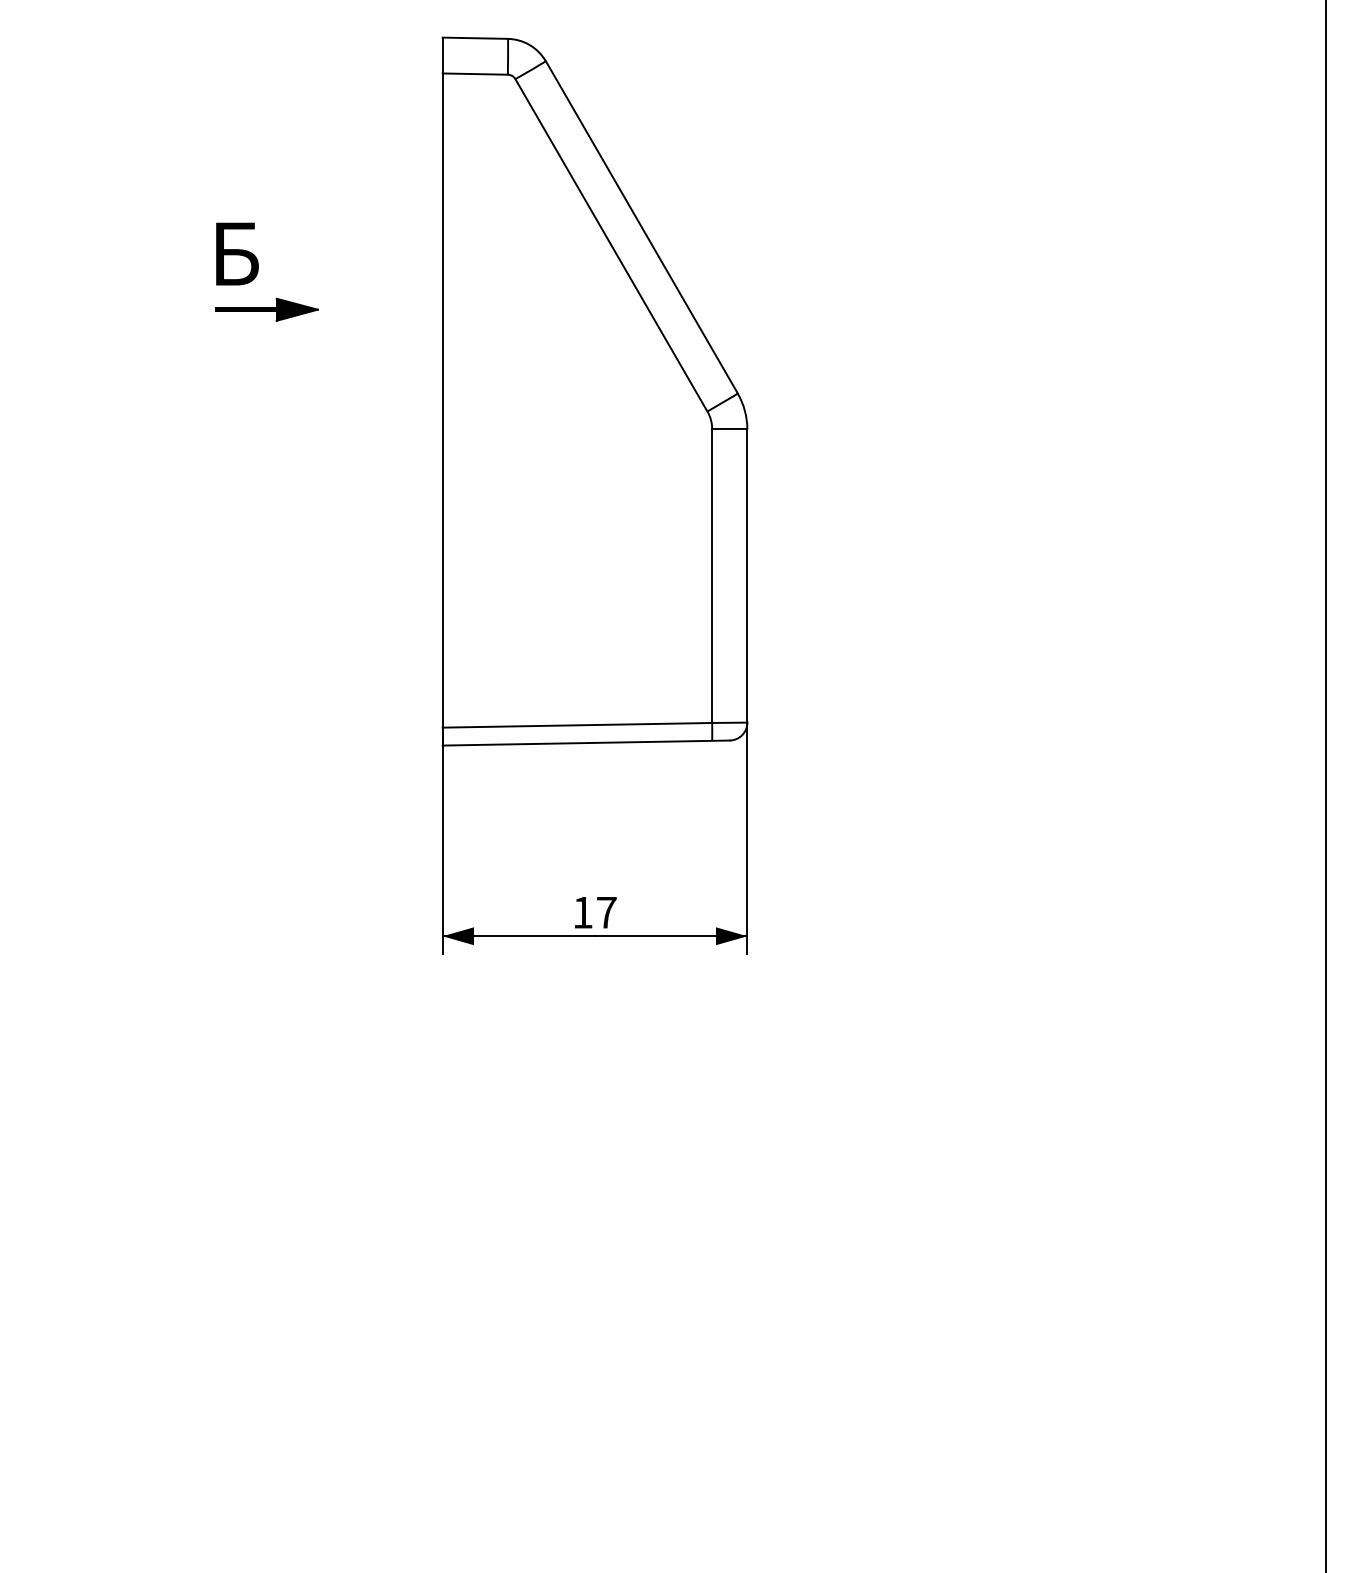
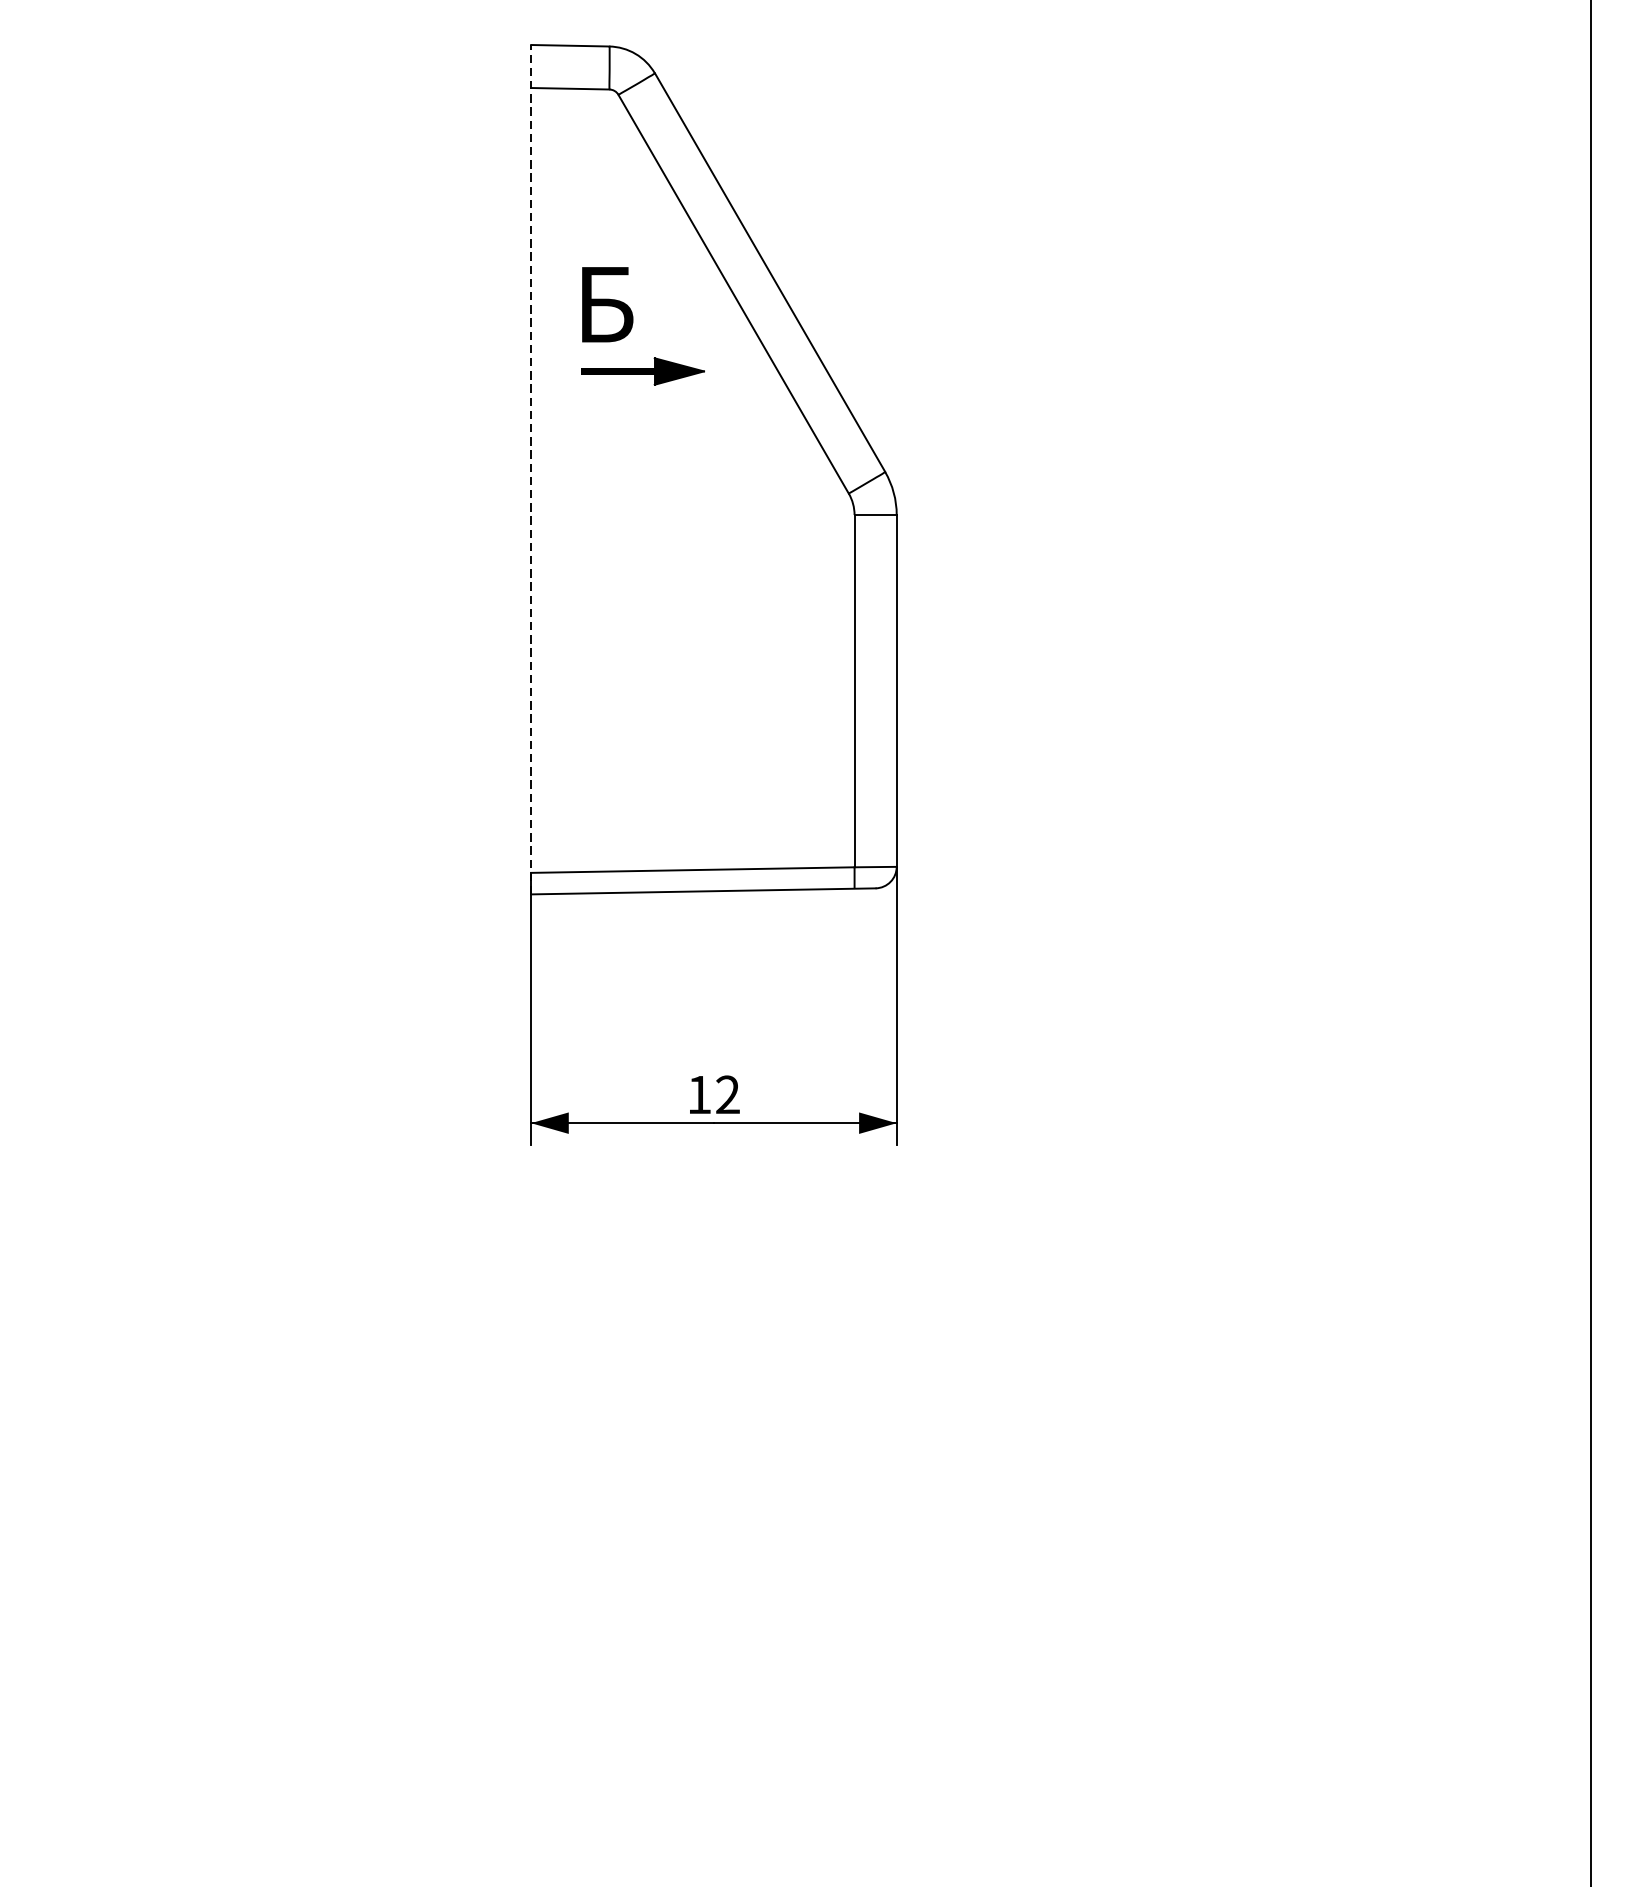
part: (258, 271) -> (632, 325), moved
line: (442, 391) -> (530, 469), solid -> dashed
text: (606, 912) -> (727, 1094), 17 -> 12

